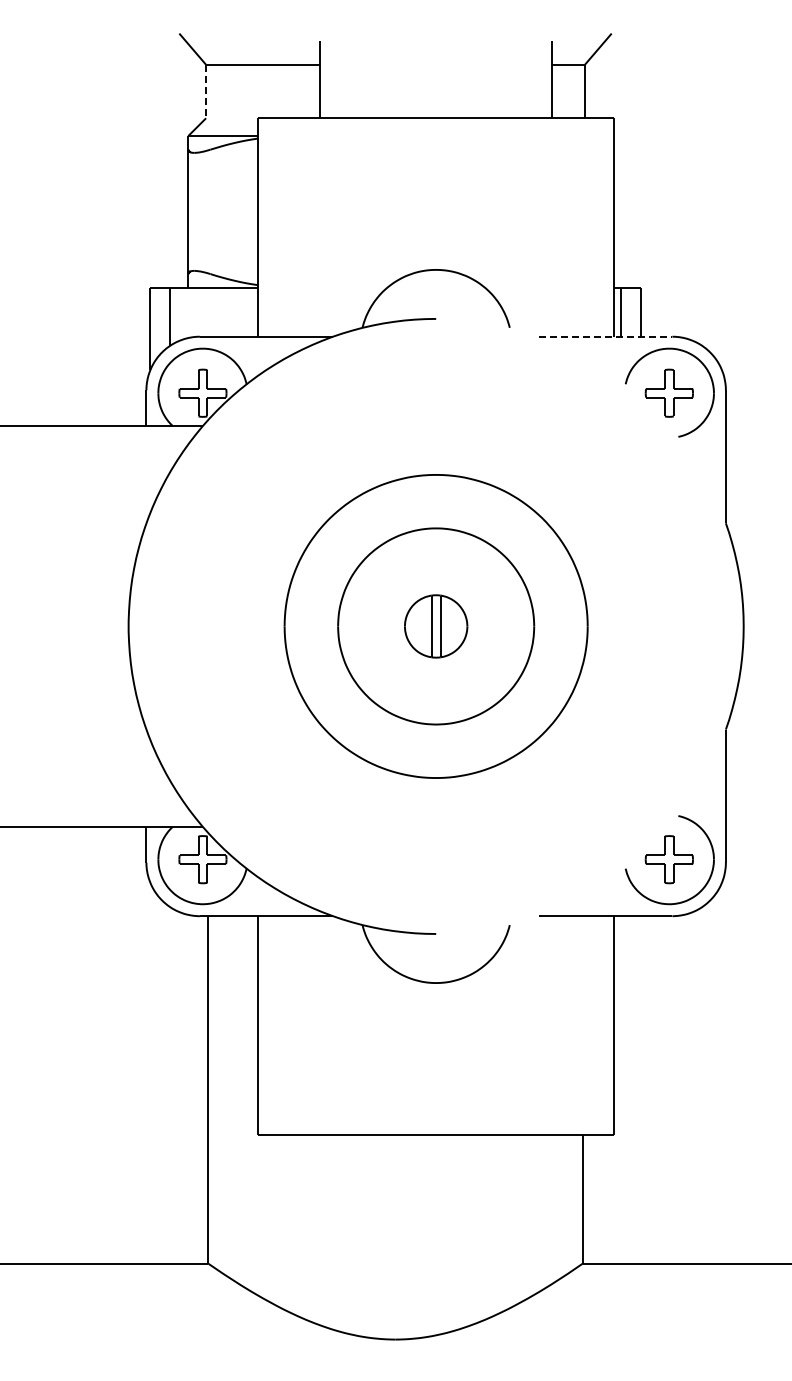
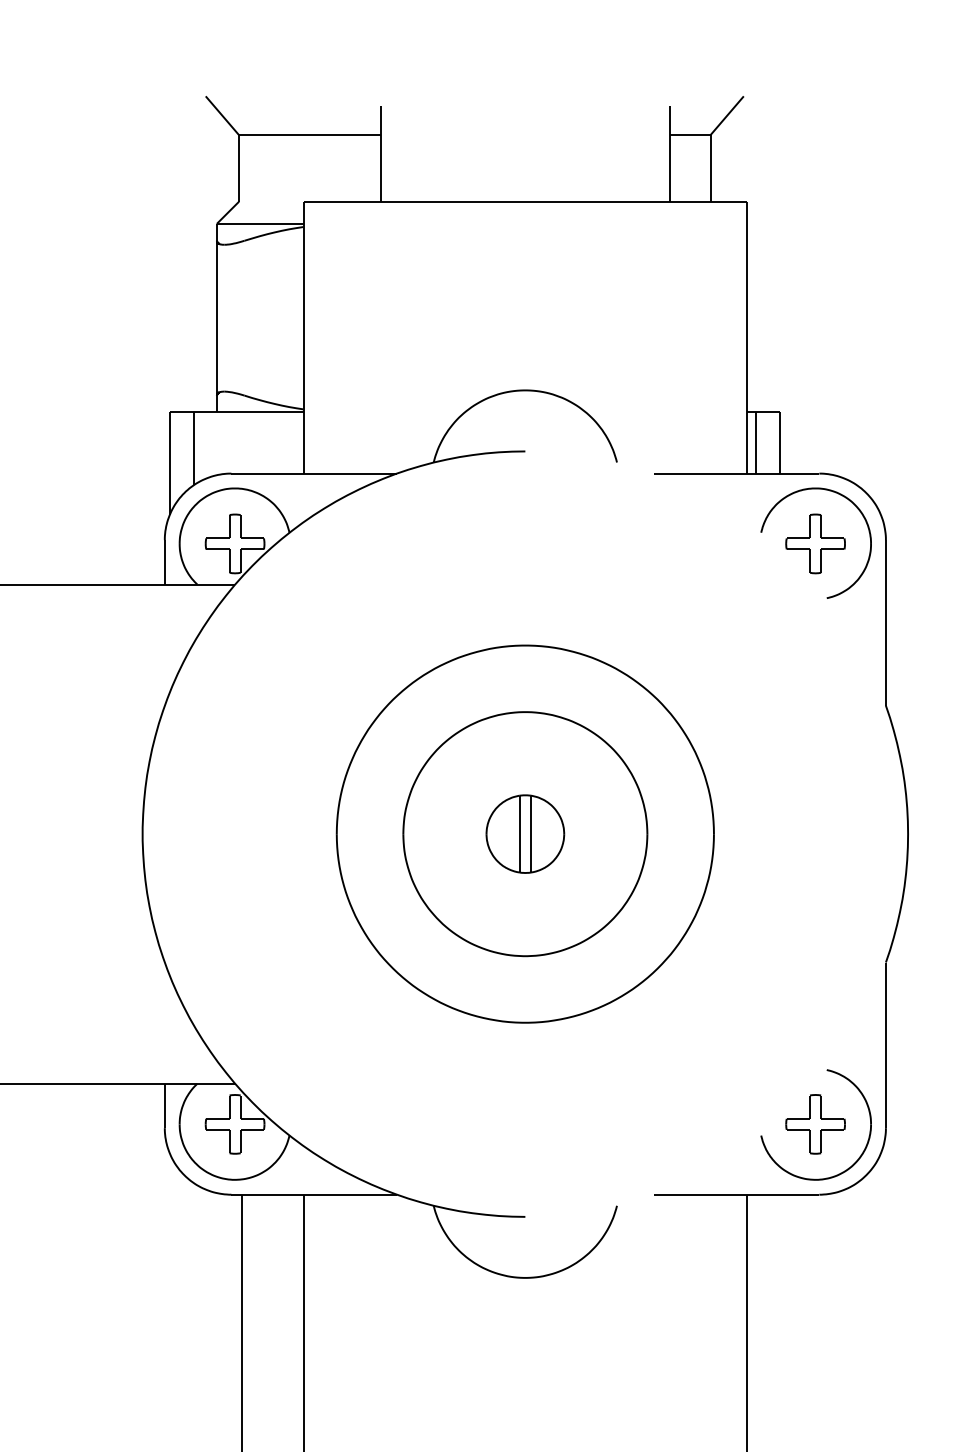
line: (206, 91) -> (239, 168), dashed -> solid
line: (605, 336) -> (736, 473), dashed -> solid

